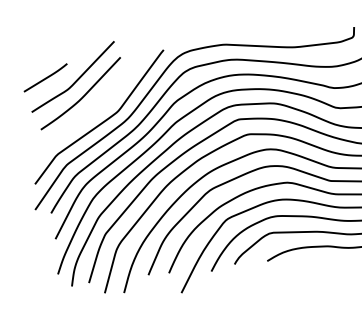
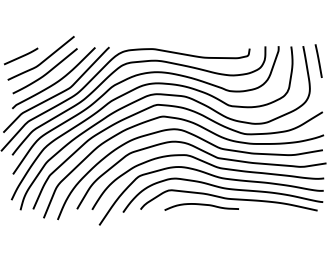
curve: (95, 107) -> (54, 82), added

